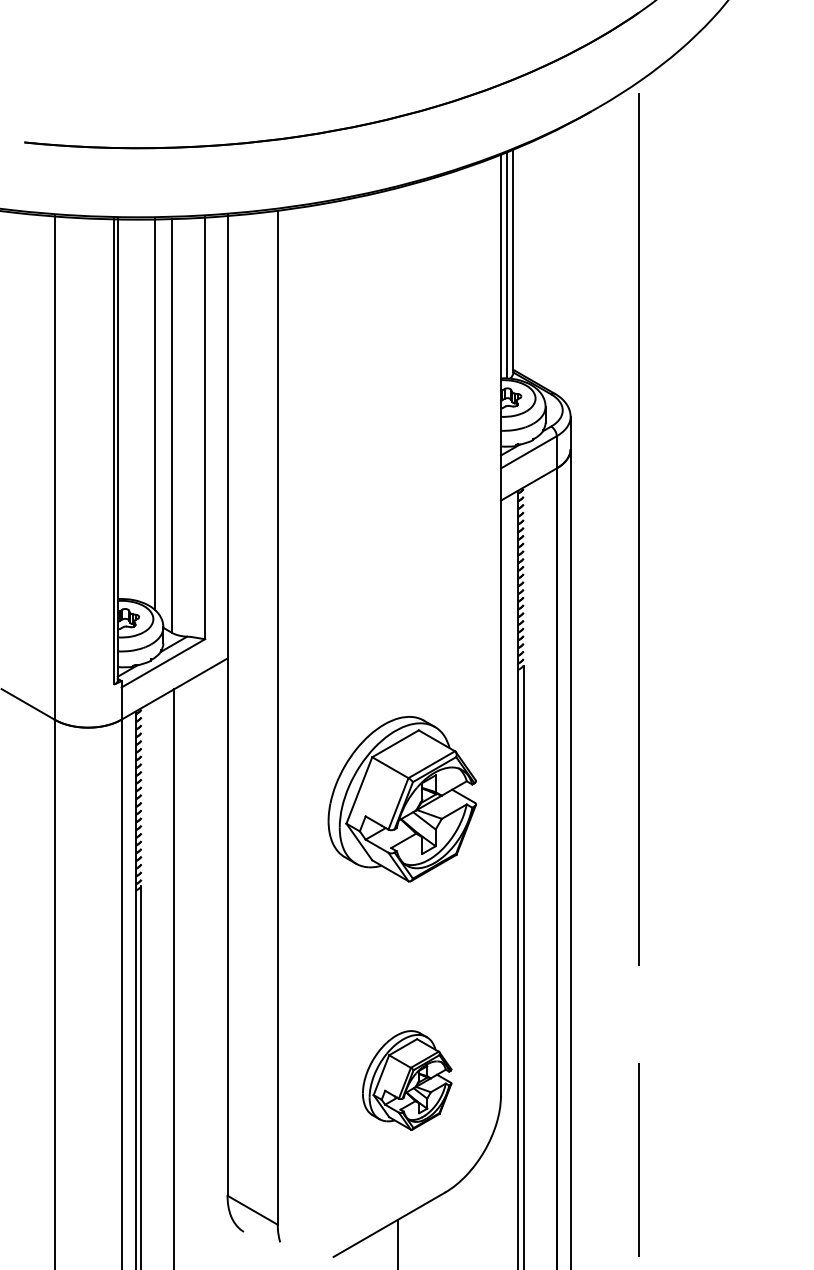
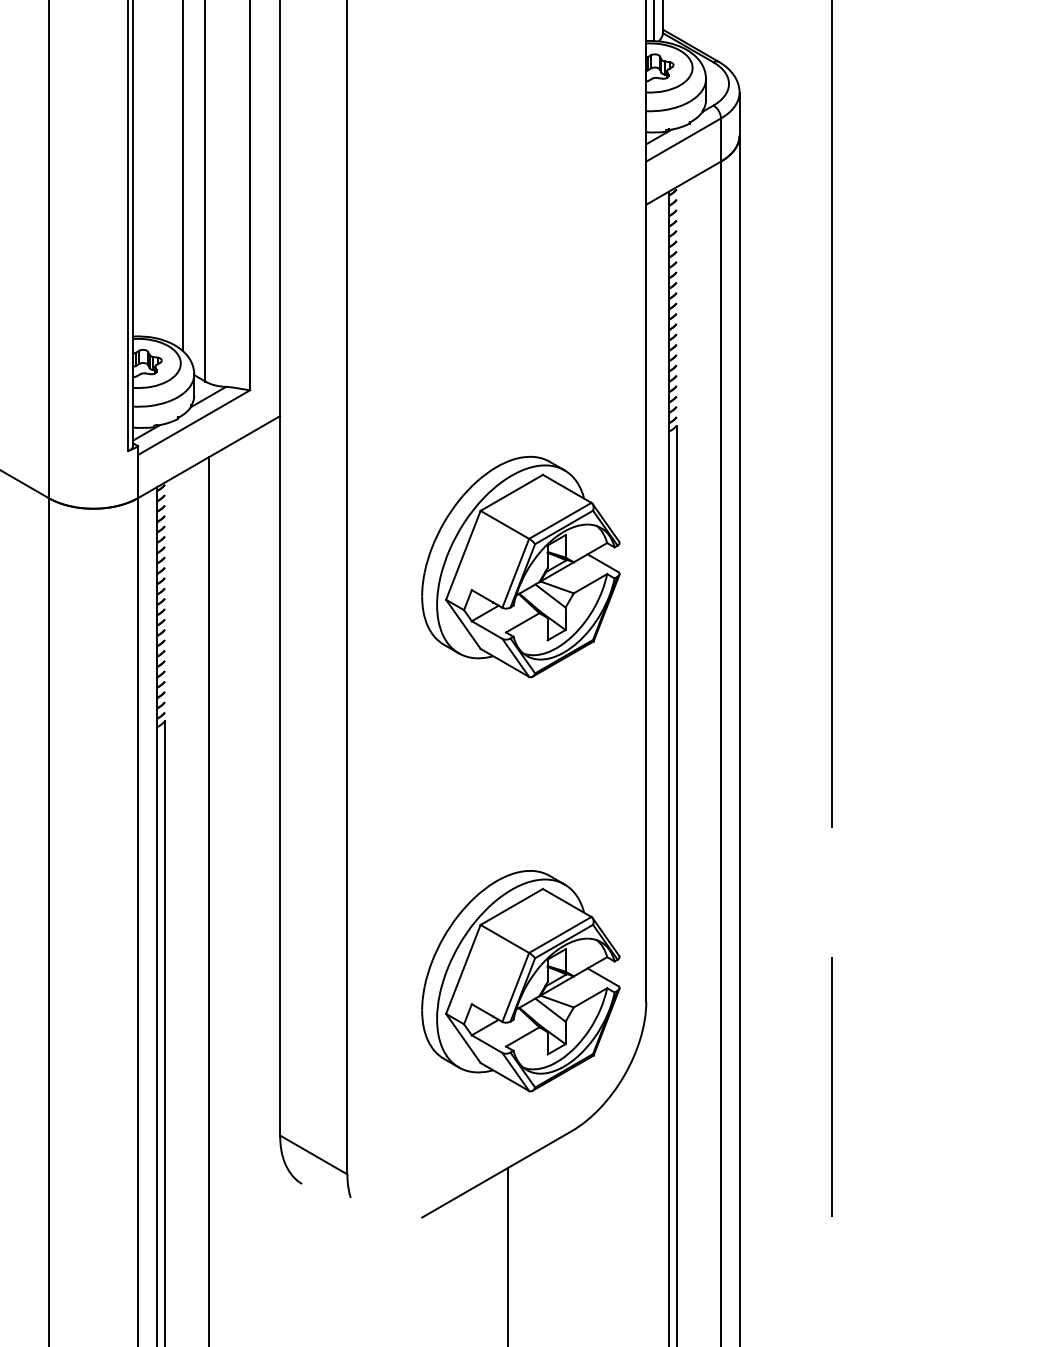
part: (401, 799) -> (519, 567), moved
part: (406, 1080) -> (519, 981), size x1.67

